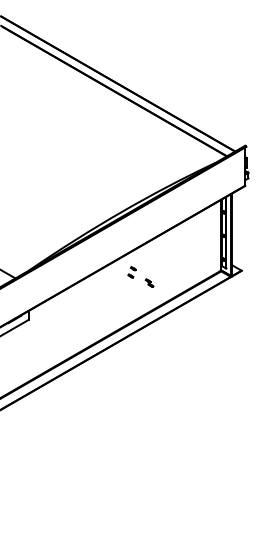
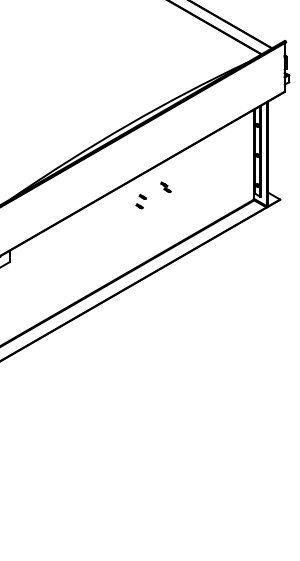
part: (149, 282) -> (165, 186), moved

